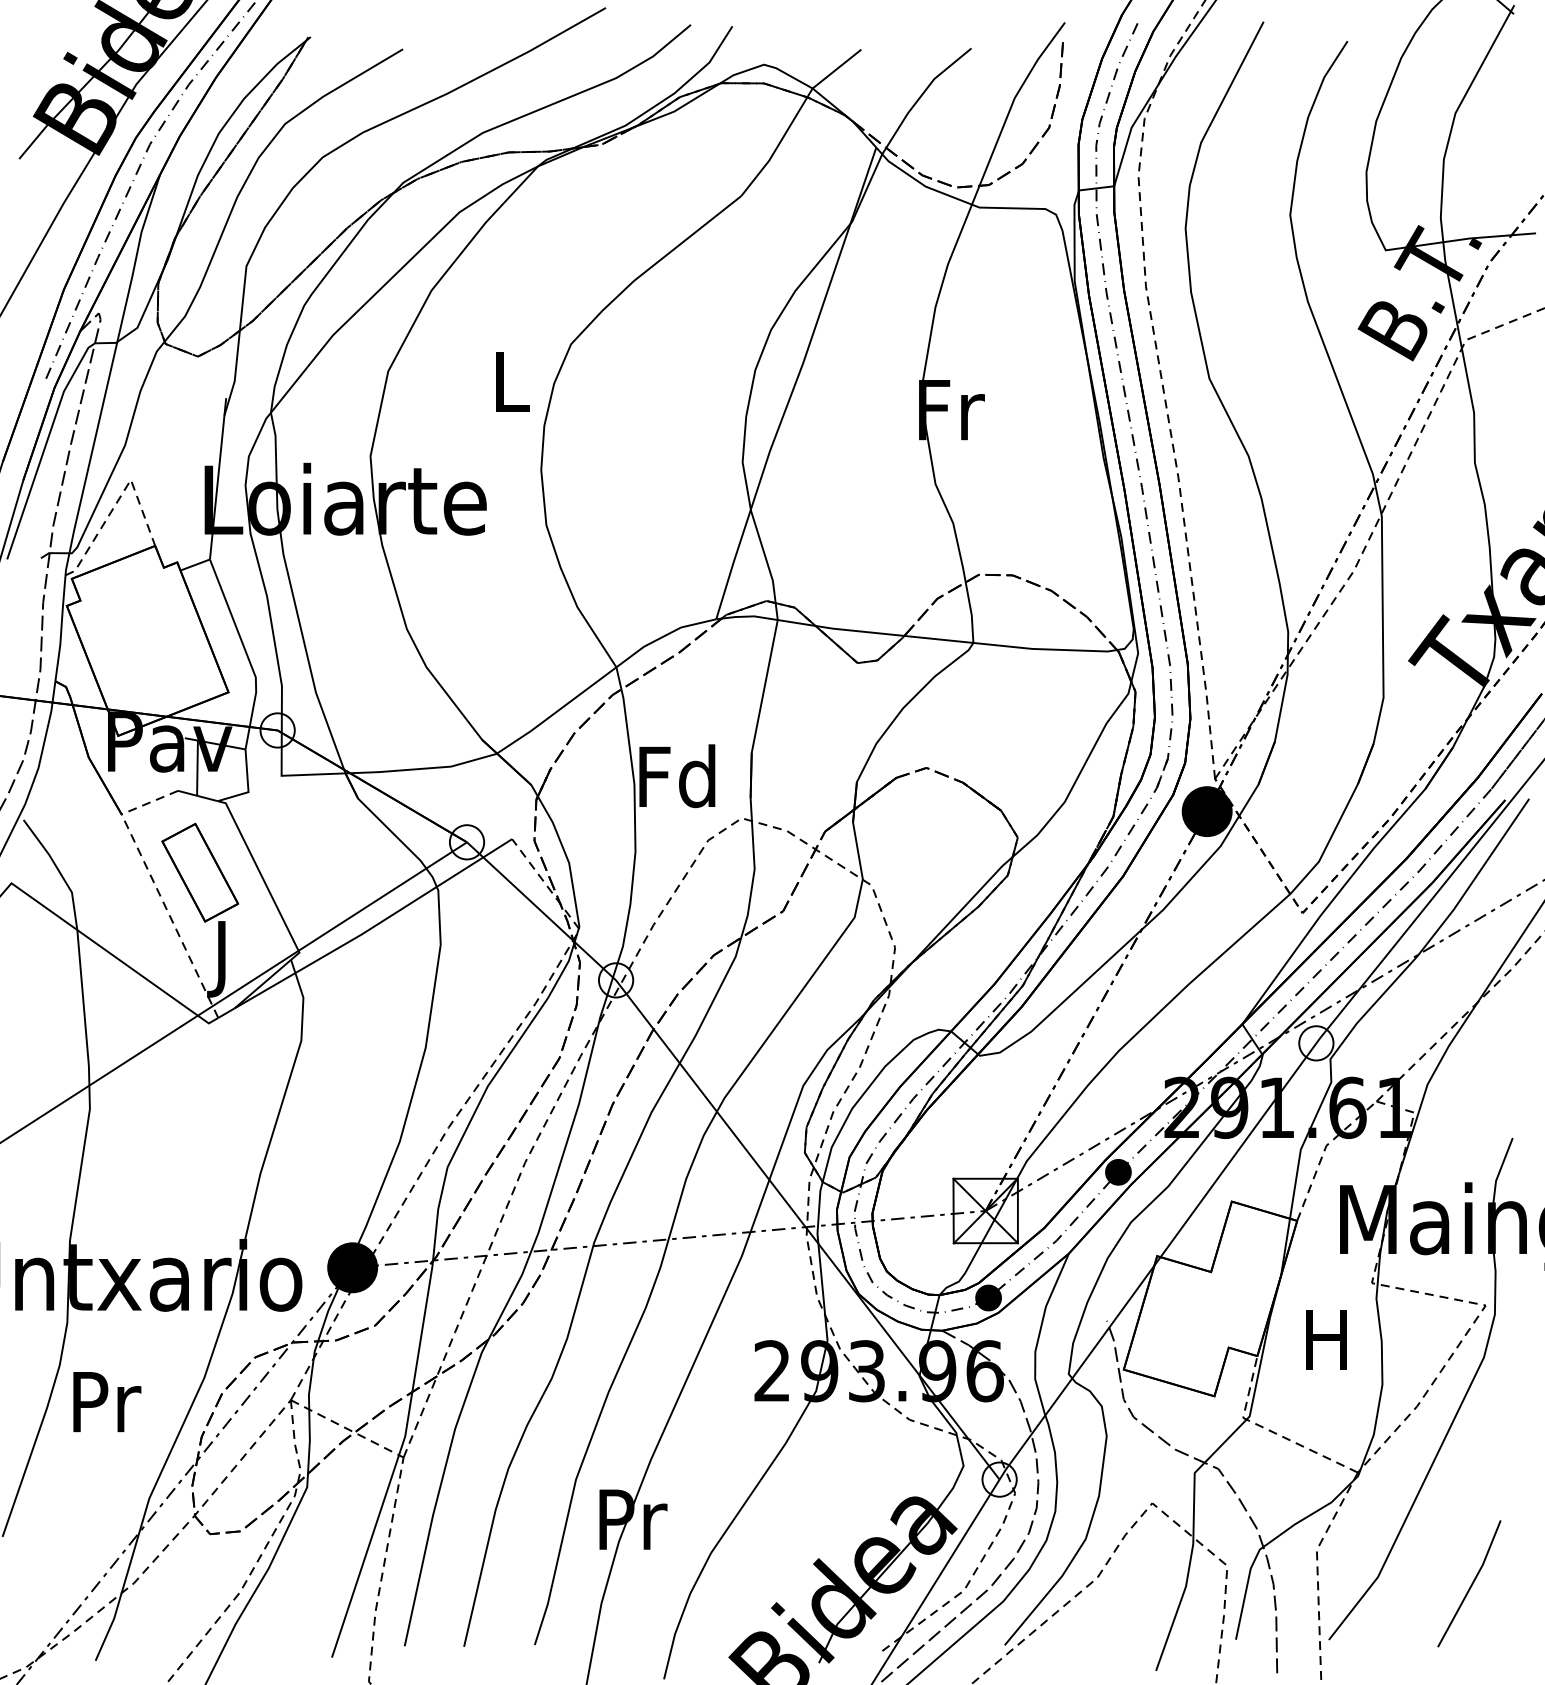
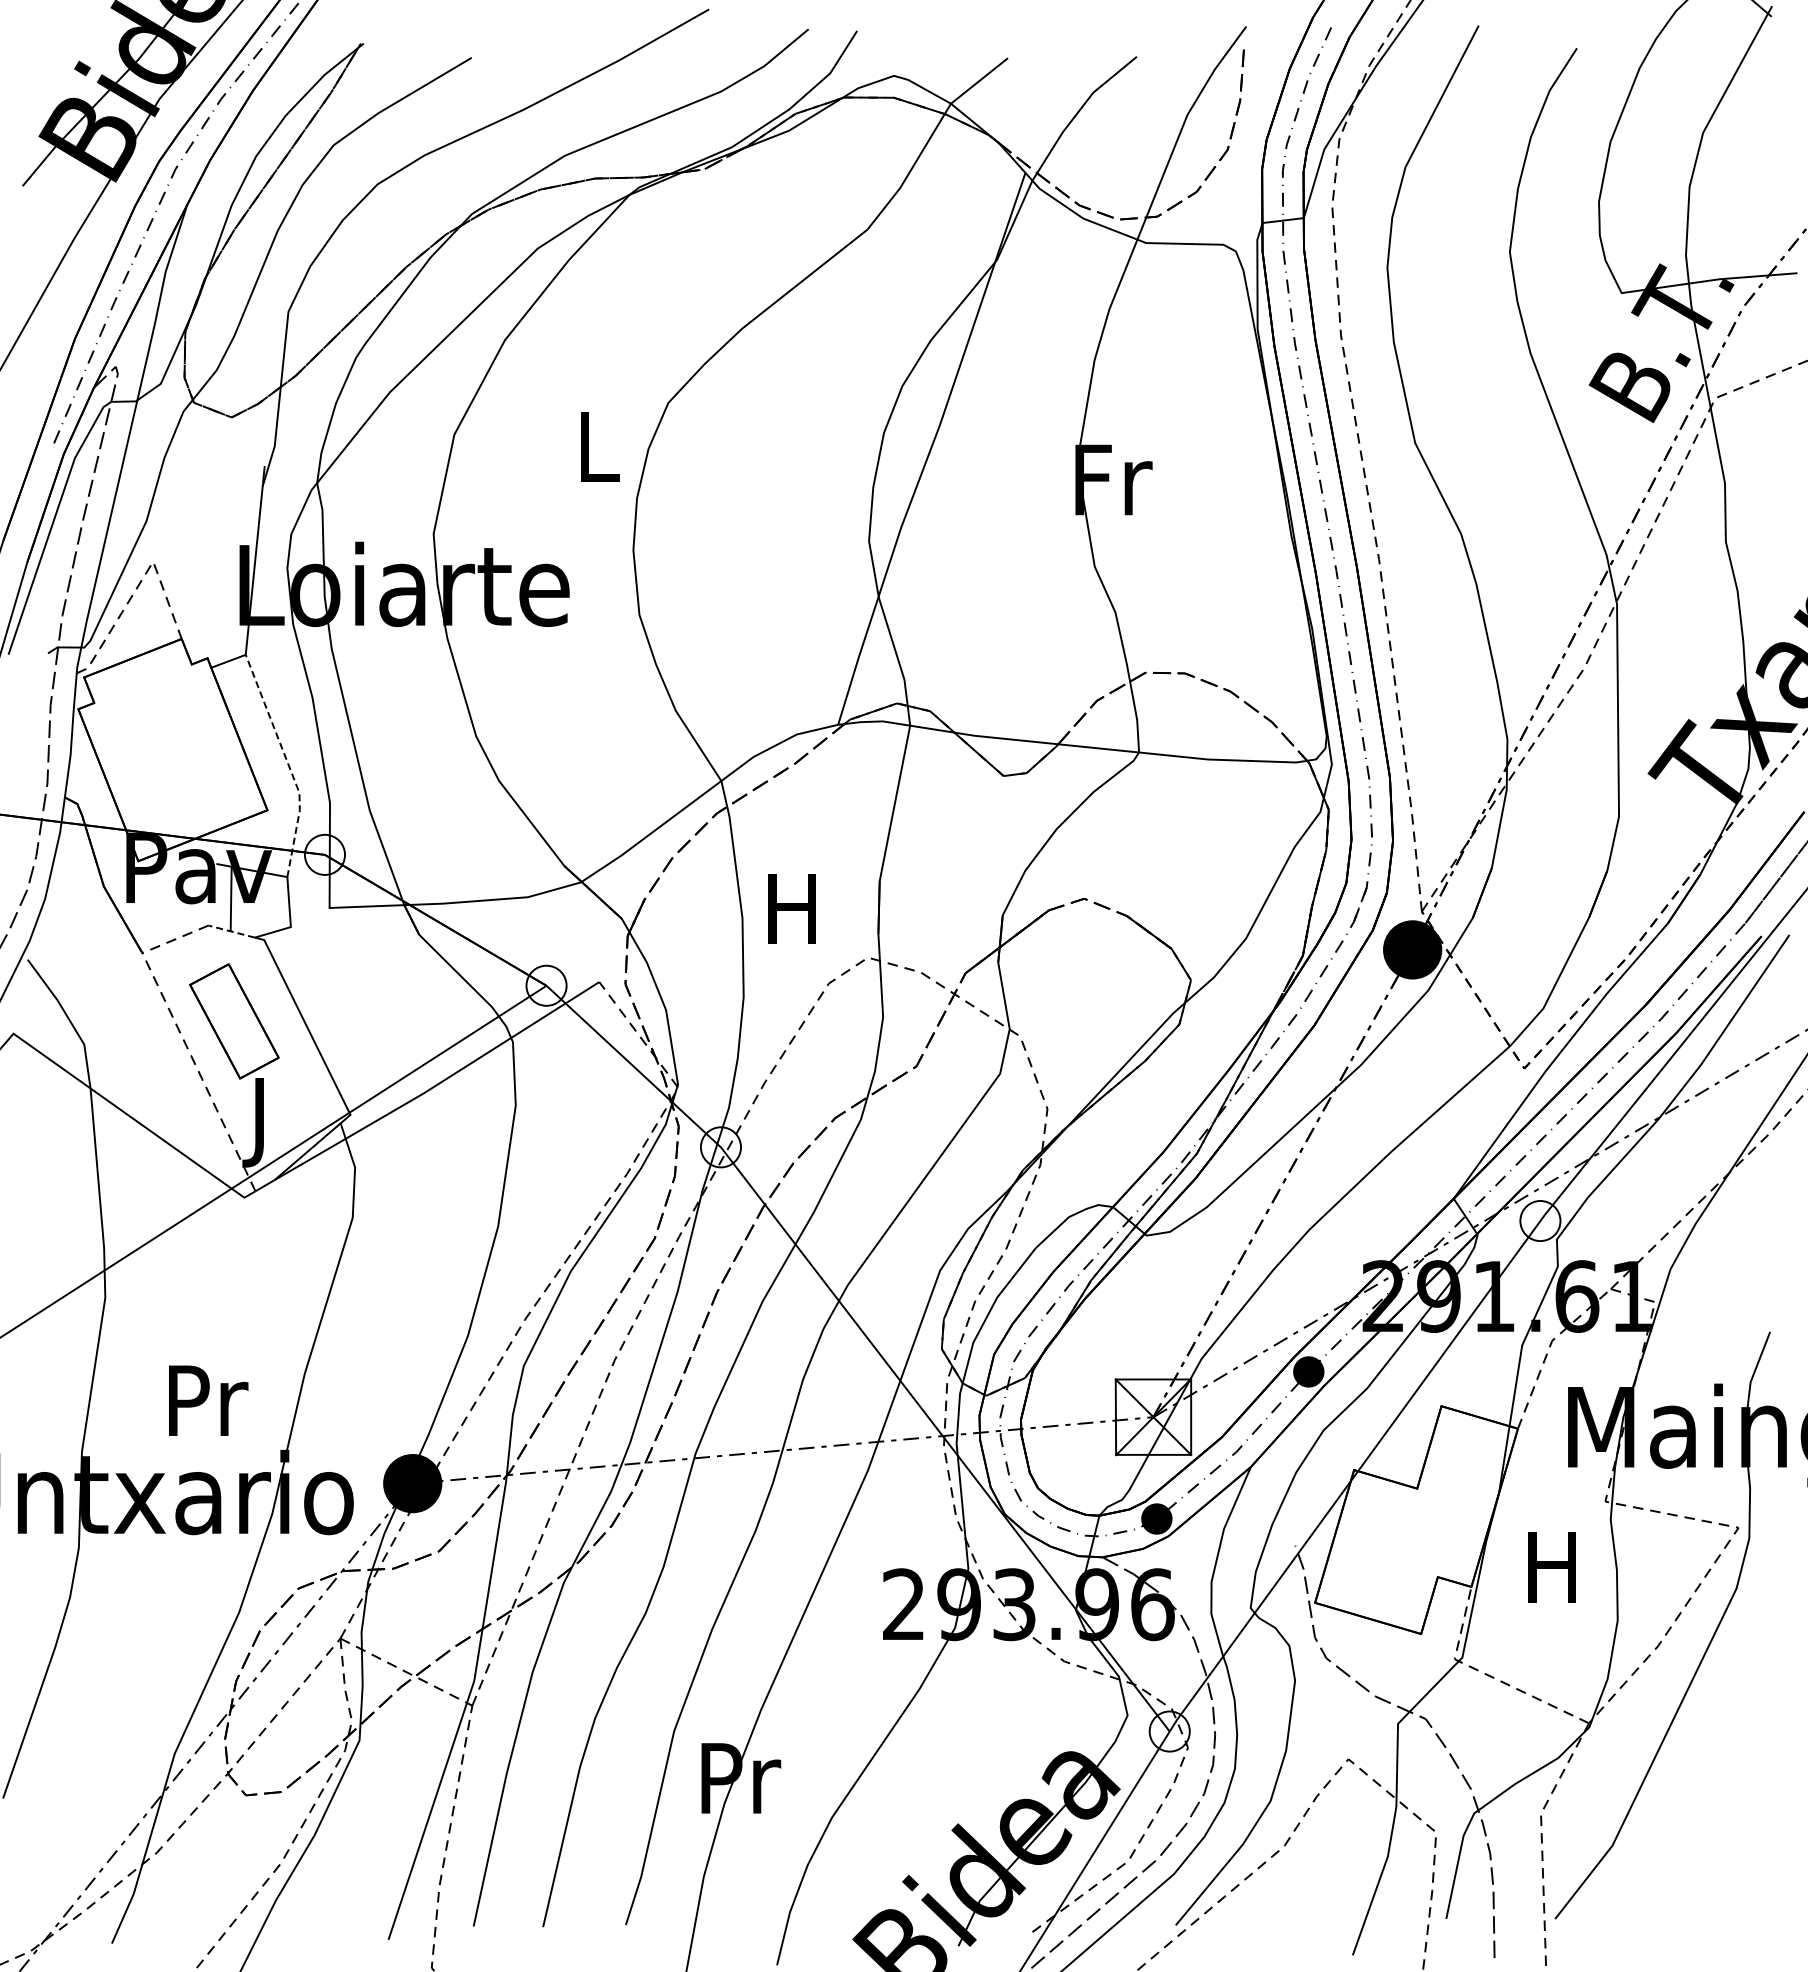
line: (246, 653) -> (288, 764), solid -> dashed
text: (677, 776) -> (792, 908), Fd -> H
line: (197, 795) -> (231, 931), solid -> dashed
text: (107, 1401) -> (208, 1400), moved
line: (1471, 1584) -> (1721, 1854), removed

